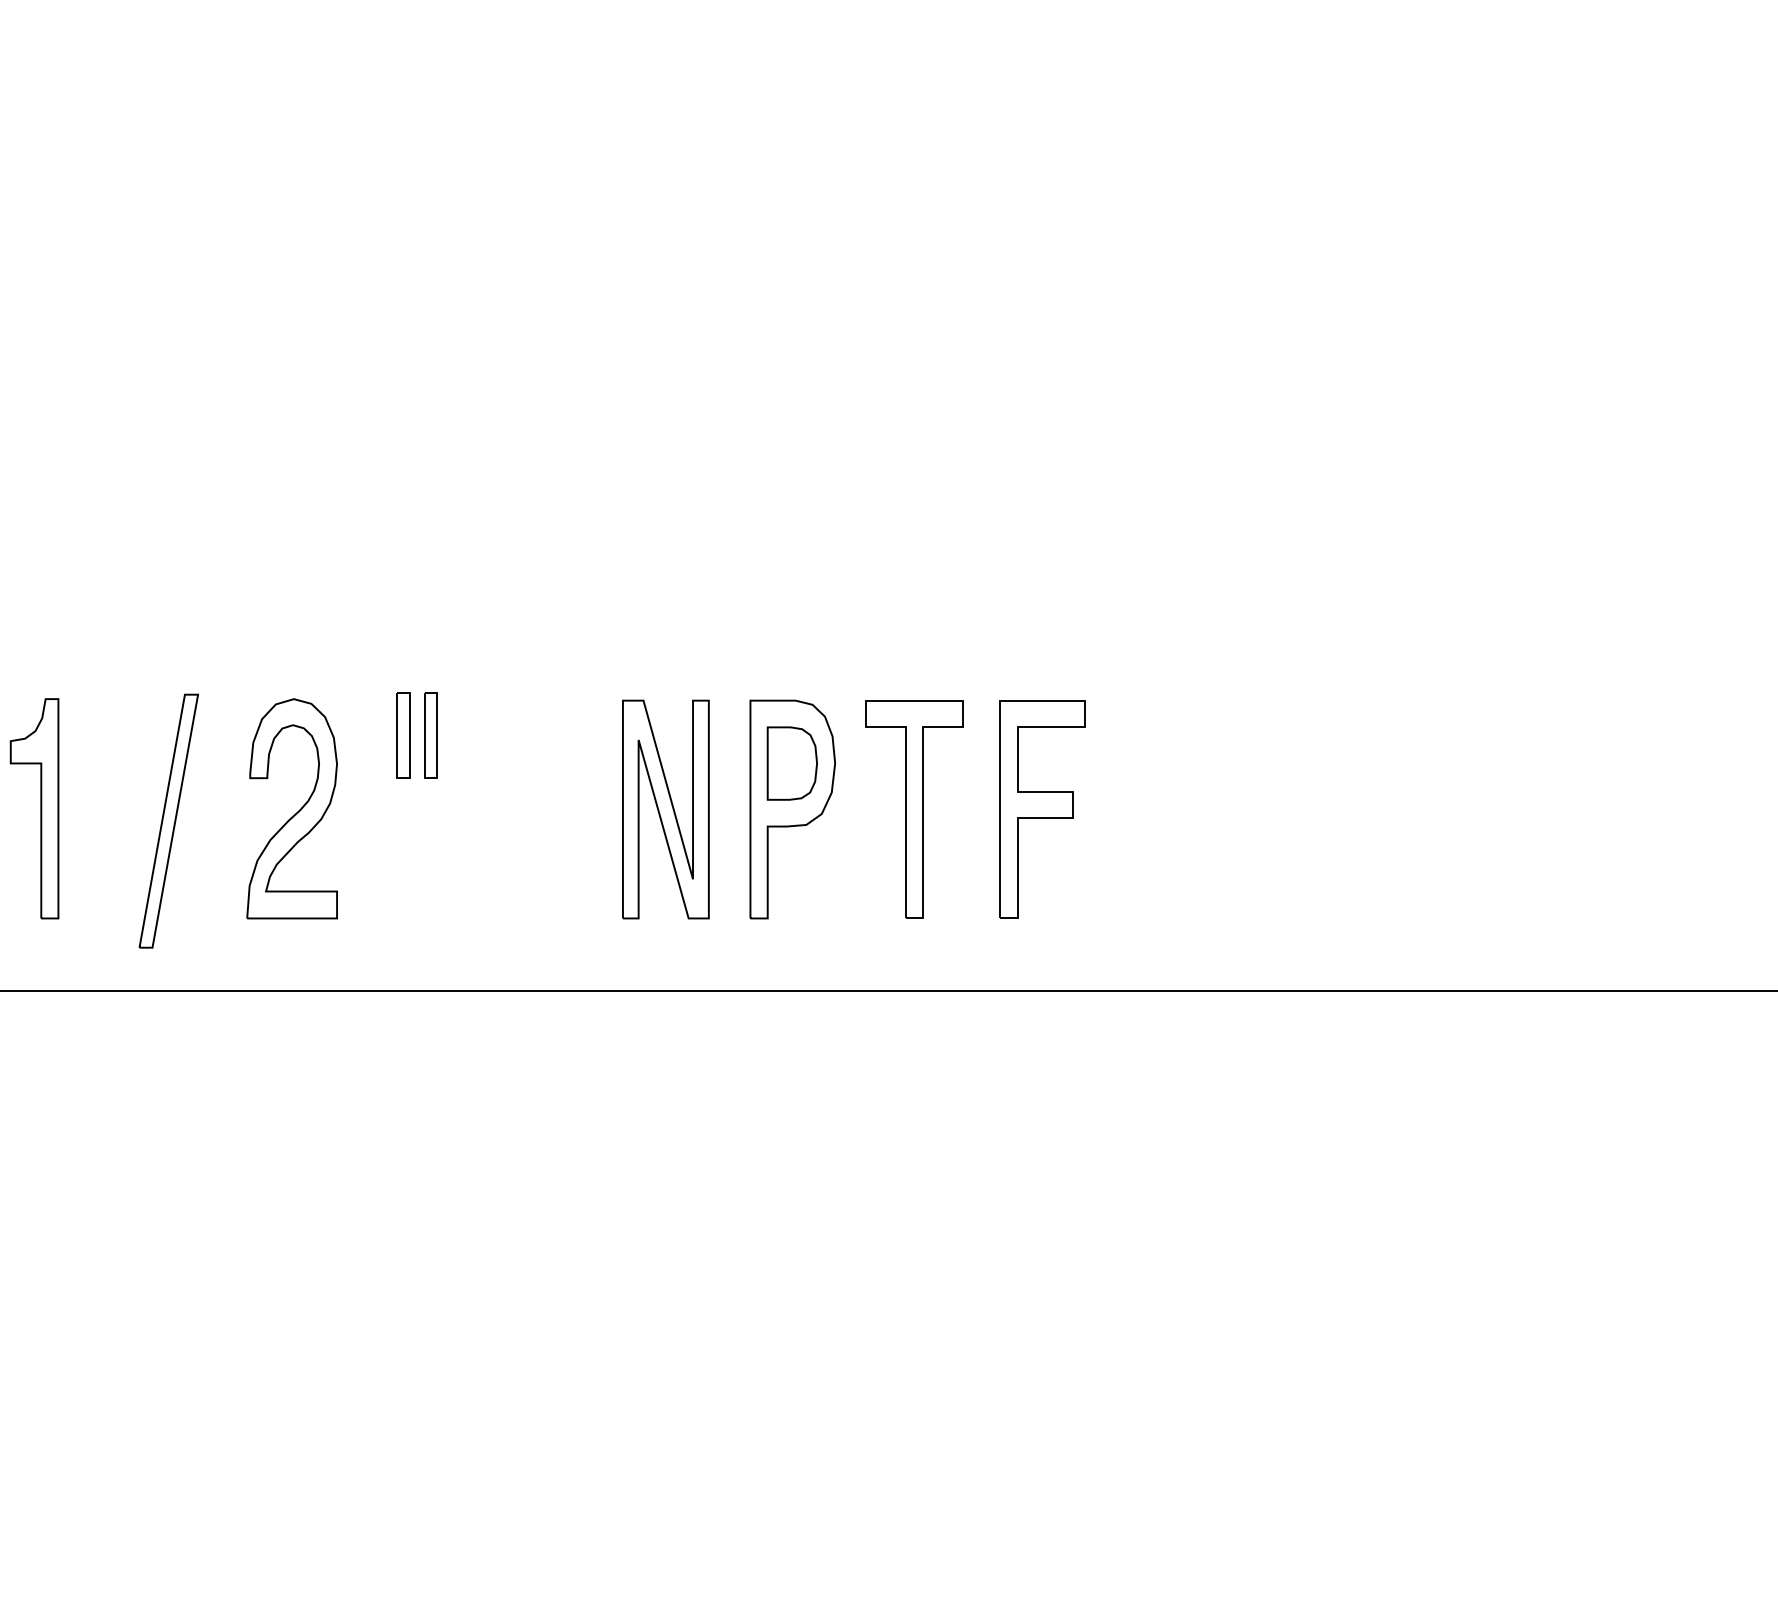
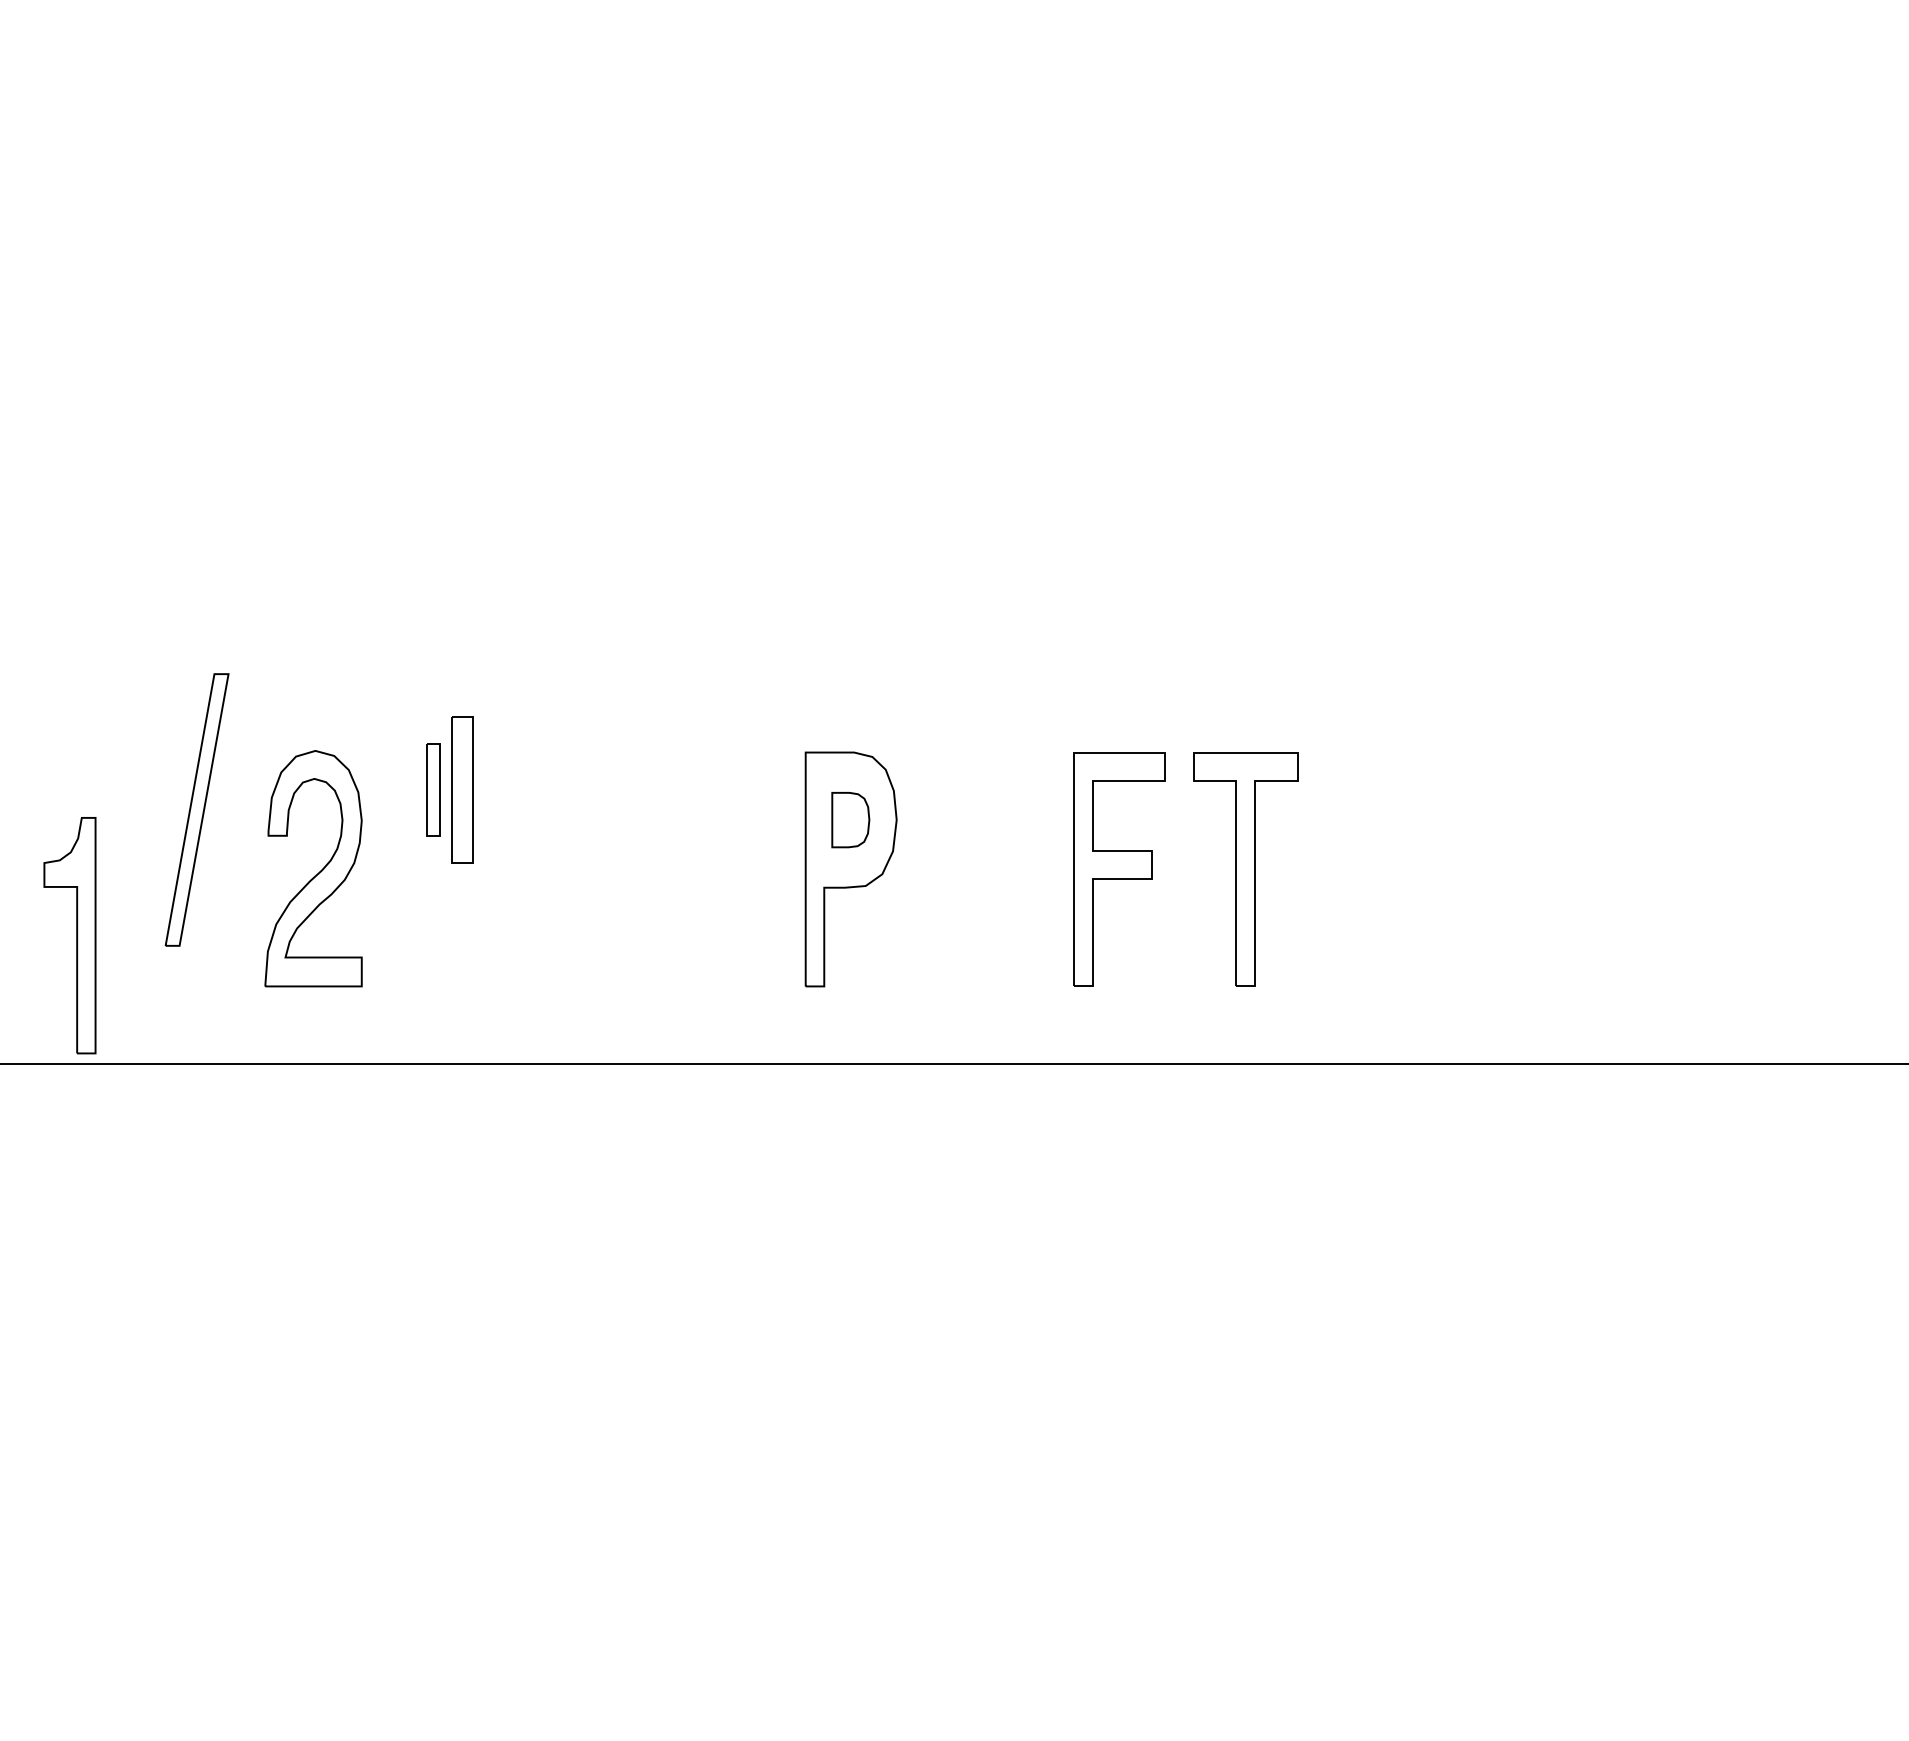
part: (430, 735) -> (462, 789), size x1.6
part: (792, 763) -> (850, 819), size x0.7
part: (40, 808) -> (76, 935), moved
part: (665, 809) -> (714, 869), removed
part: (914, 809) -> (1245, 869), moved
part: (168, 820) -> (196, 809), moved

